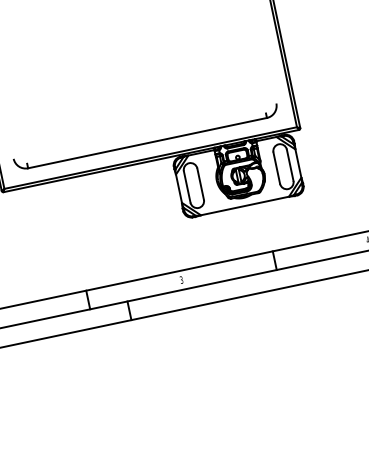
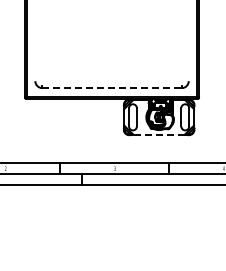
line: (148, 143) -> (112, 88), solid -> dashed
line: (245, 205) -> (159, 134), solid -> dashed

